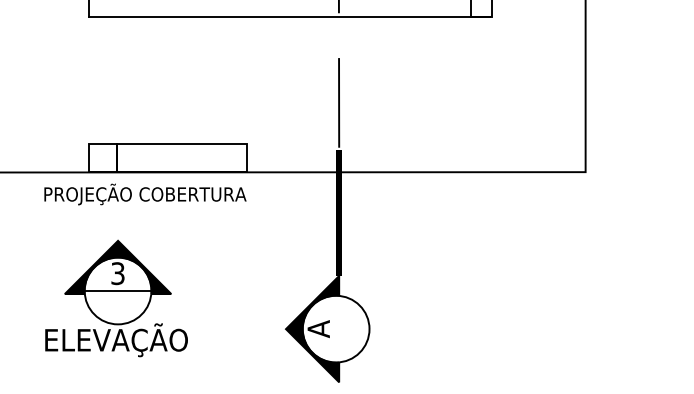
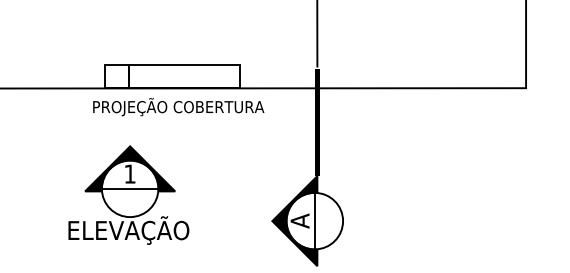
text: (145, 194) -> (178, 107), moved
text: (117, 273) -> (129, 174), 3 -> 1
line: (336, 328) -> (315, 220), added

